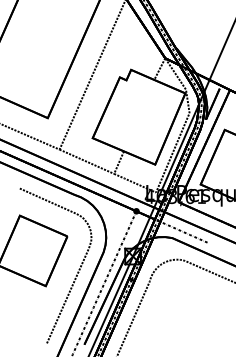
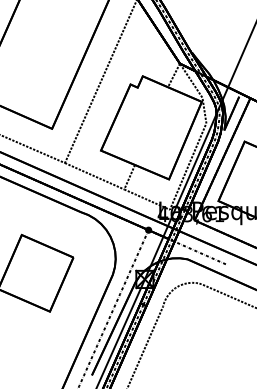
curve: (75, 275) -> (82, 300), removed

